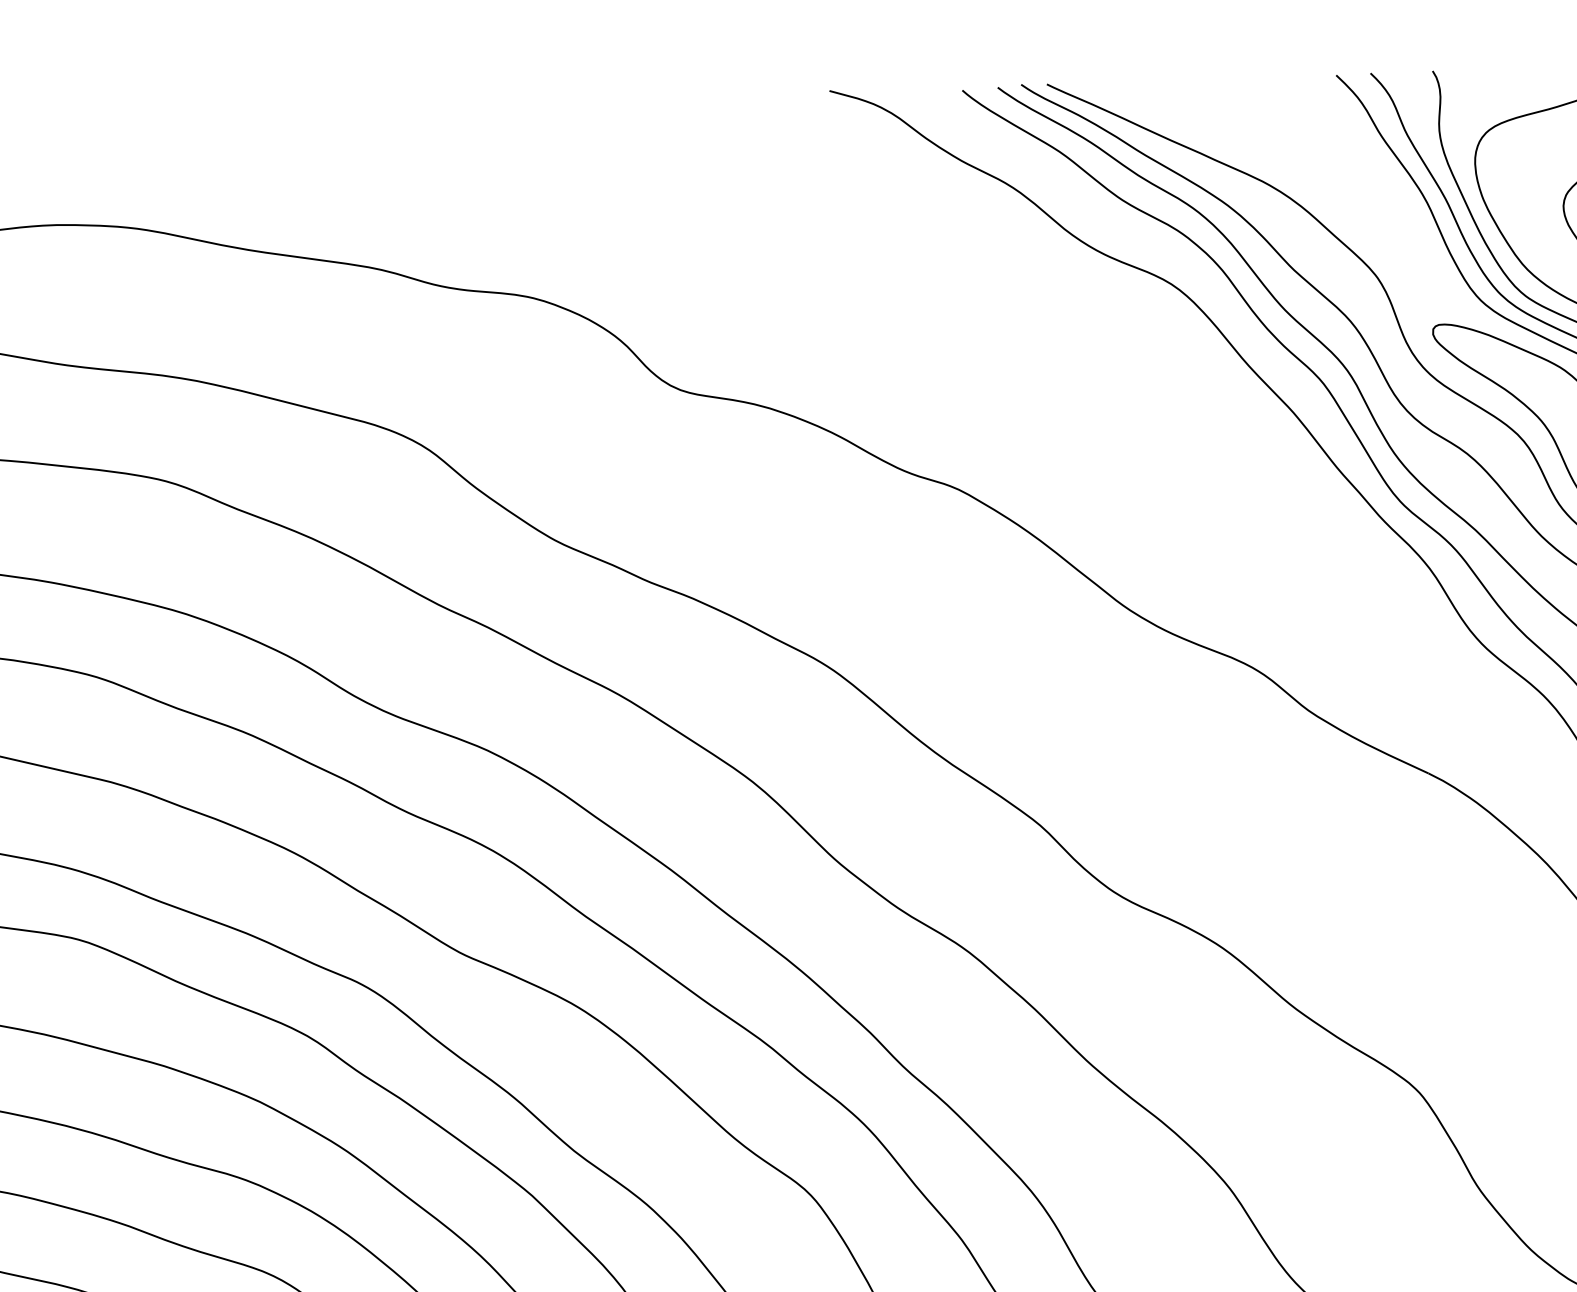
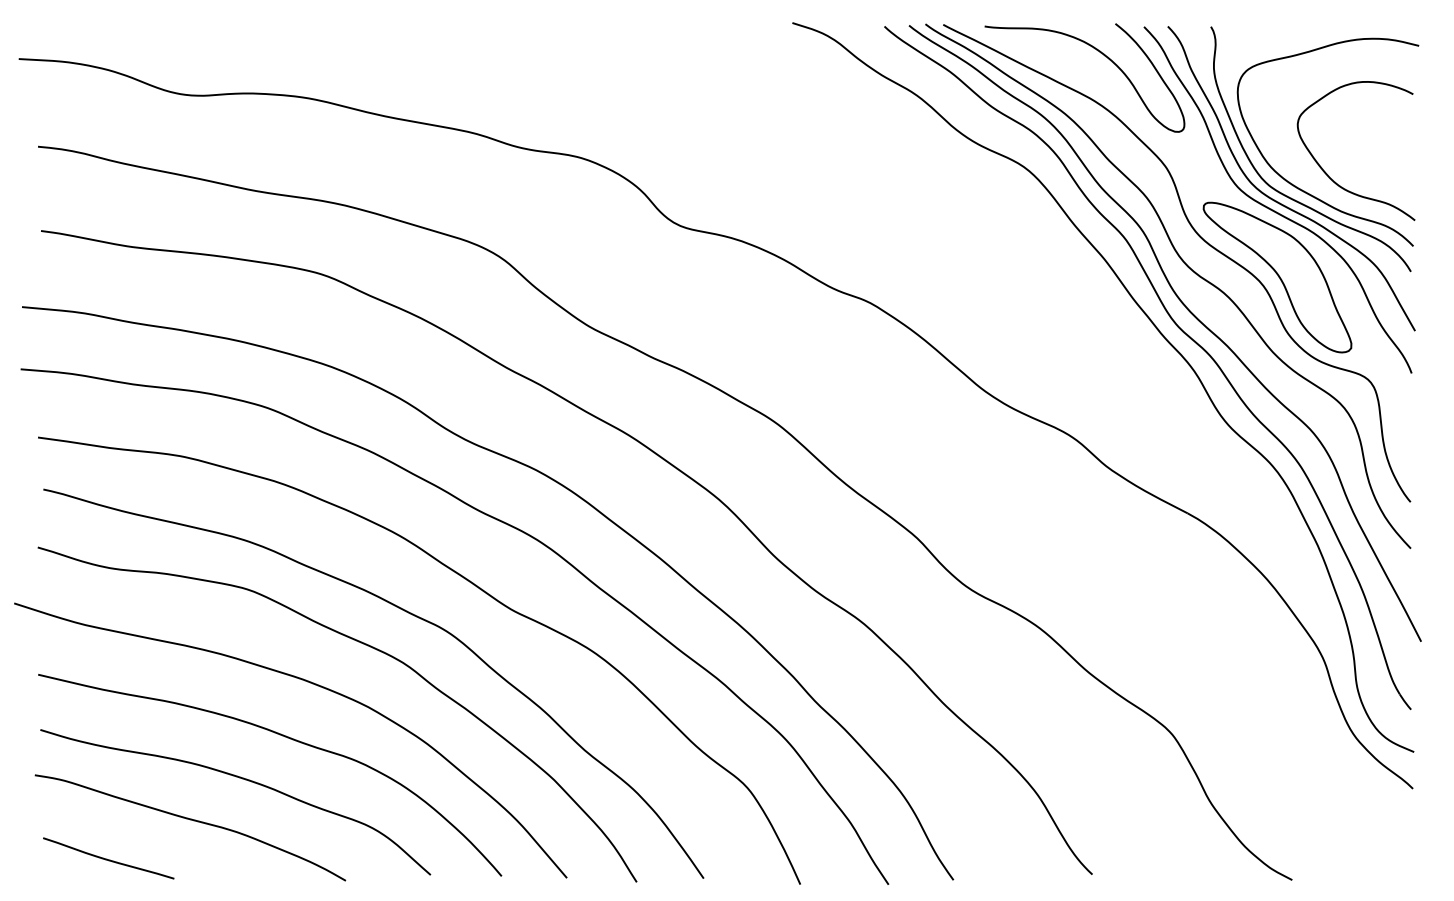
curve: (1275, 116) -> (1100, 53), added

